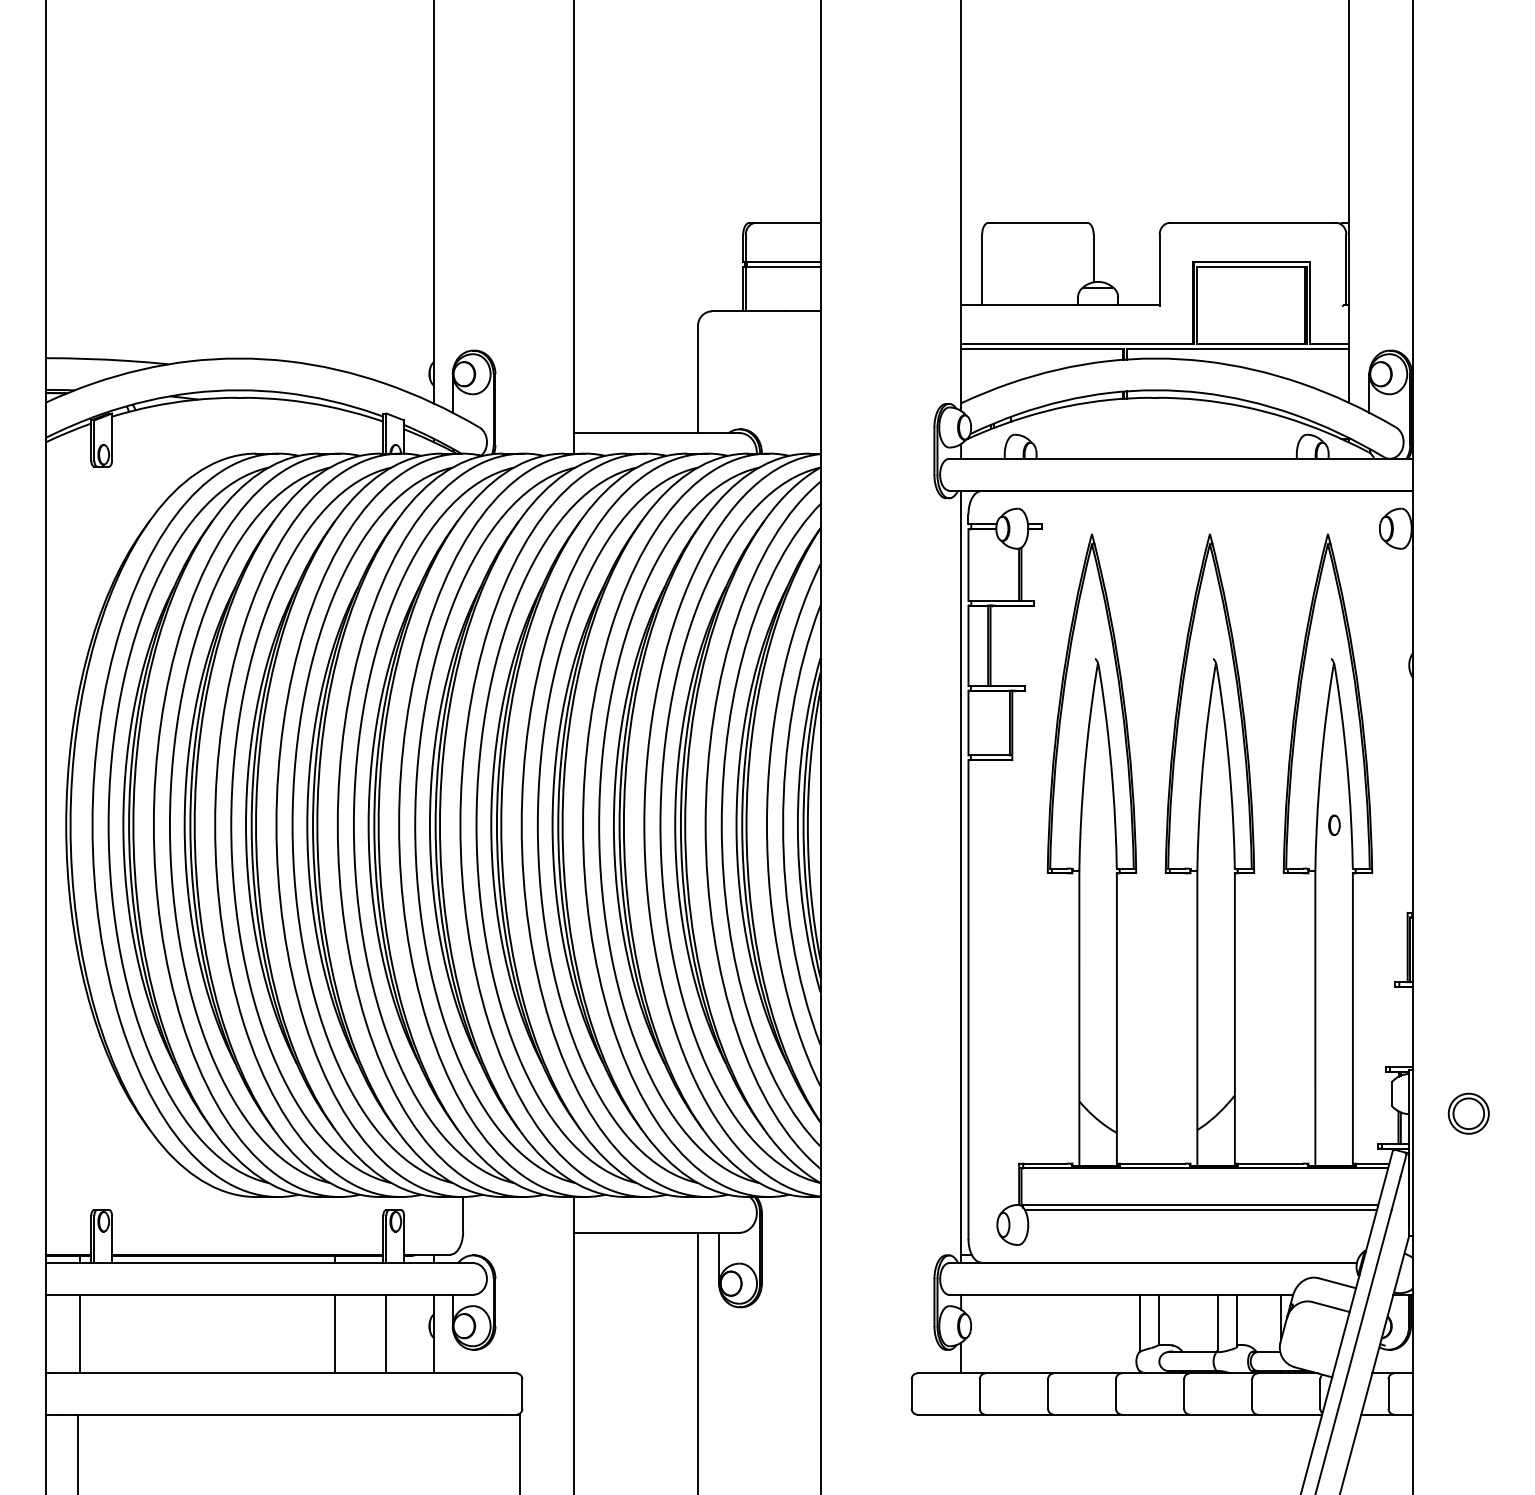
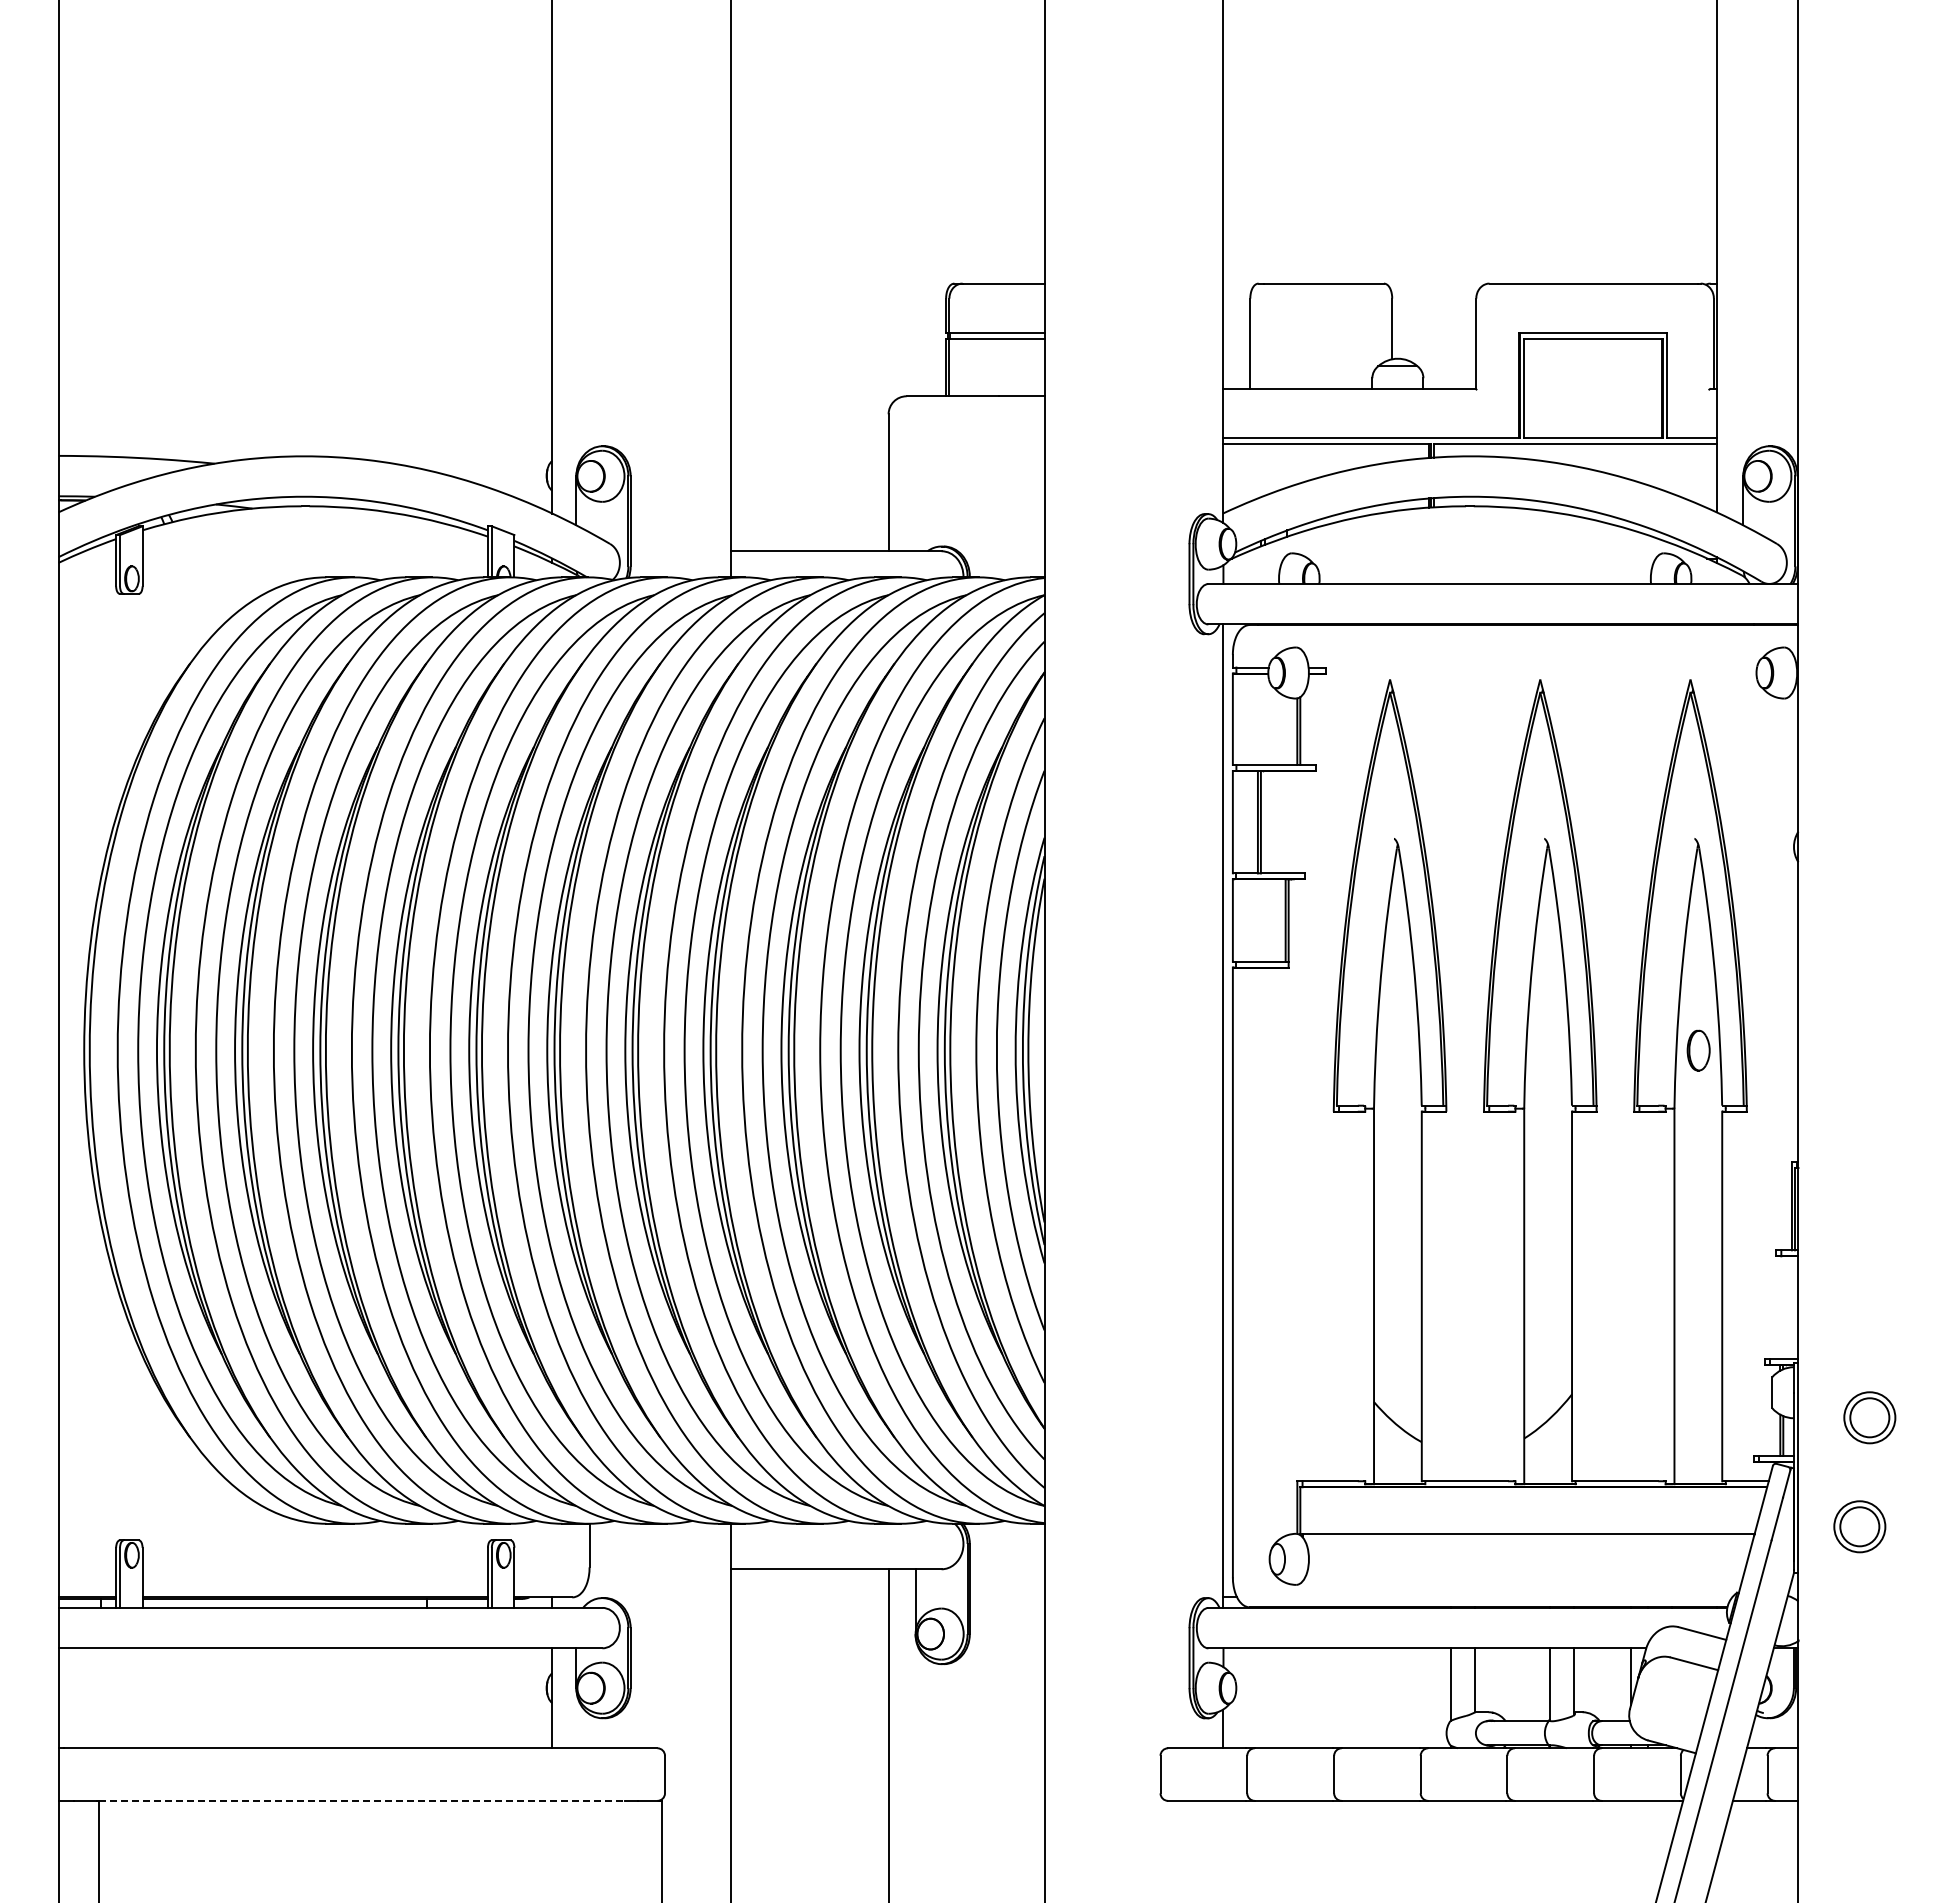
part: (1334, 825) -> (1698, 1050), size x1.6
part: (1460, 1199) -> (1859, 1526), added
line: (1200, 1209) -> (1528, 1539), removed
line: (79, 1334) -> (101, 1698), removed
line: (335, 1334) -> (426, 1698), removed
line: (386, 1334) -> (491, 1698), removed
line: (284, 1414) -> (361, 1800), solid -> dashed

